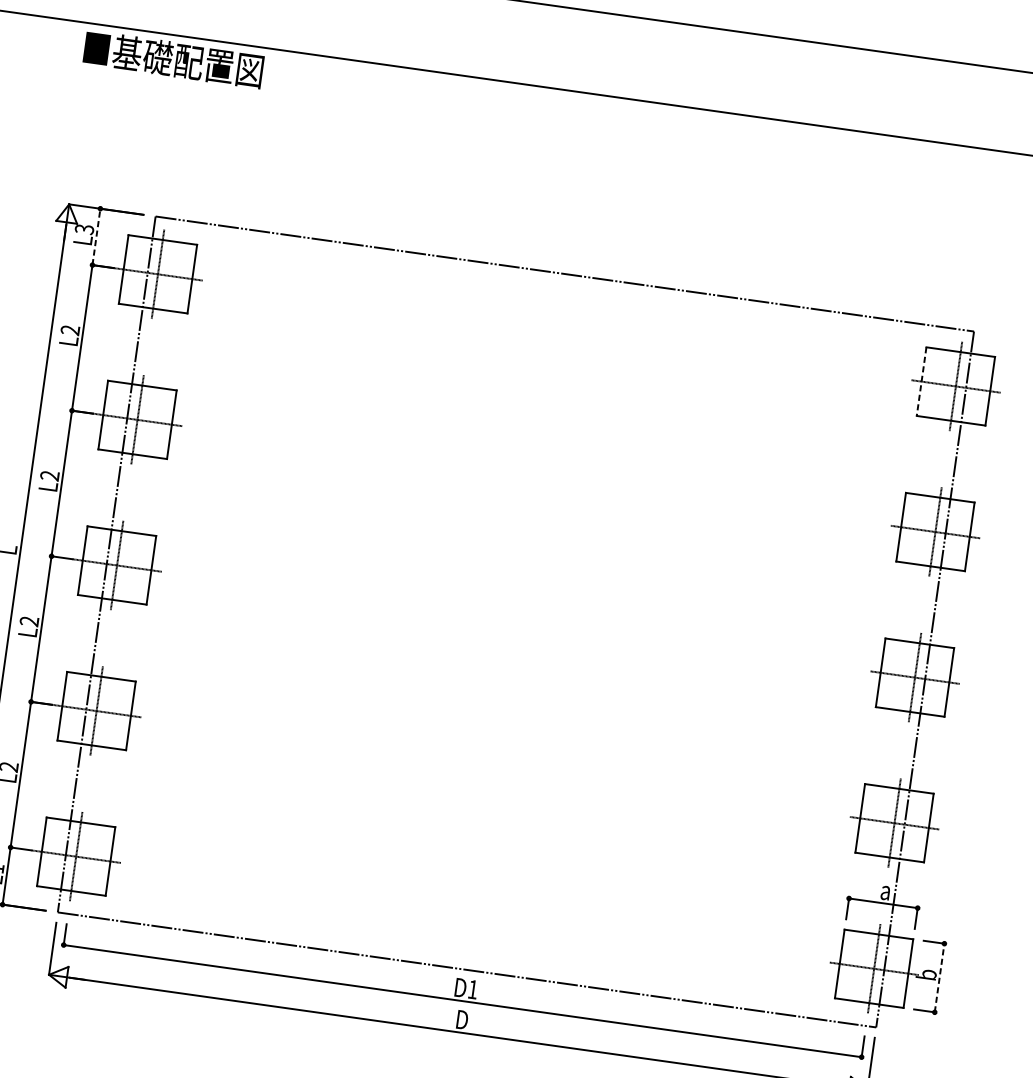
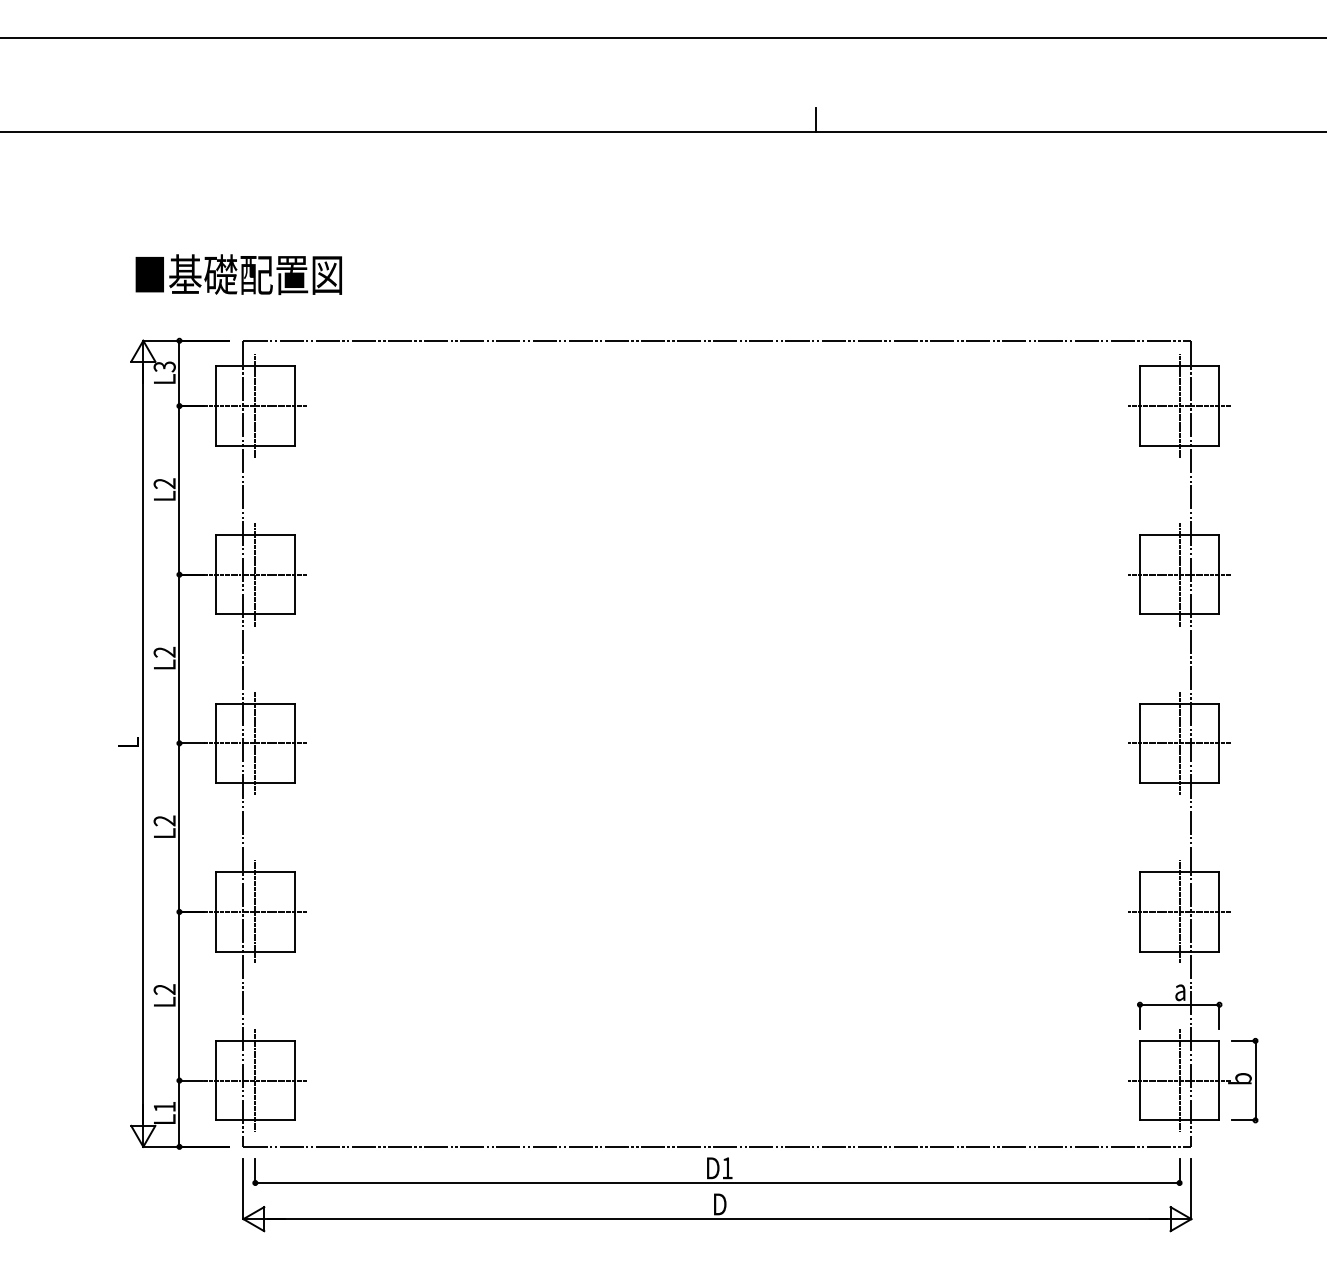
text: (173, 59) -> (238, 274), moved
line: (677, 95) -> (816, 119), added
line: (96, 236) -> (179, 373), dashed -> solid
line: (921, 381) -> (1139, 406), dashed -> solid
line: (939, 977) -> (1255, 1080), dashed -> solid

